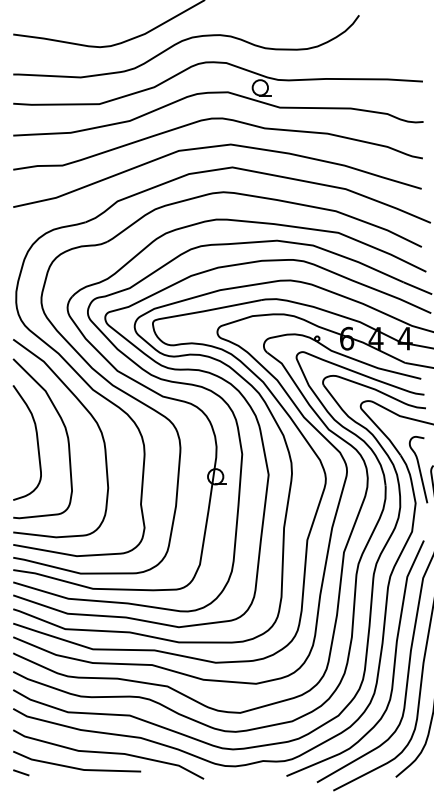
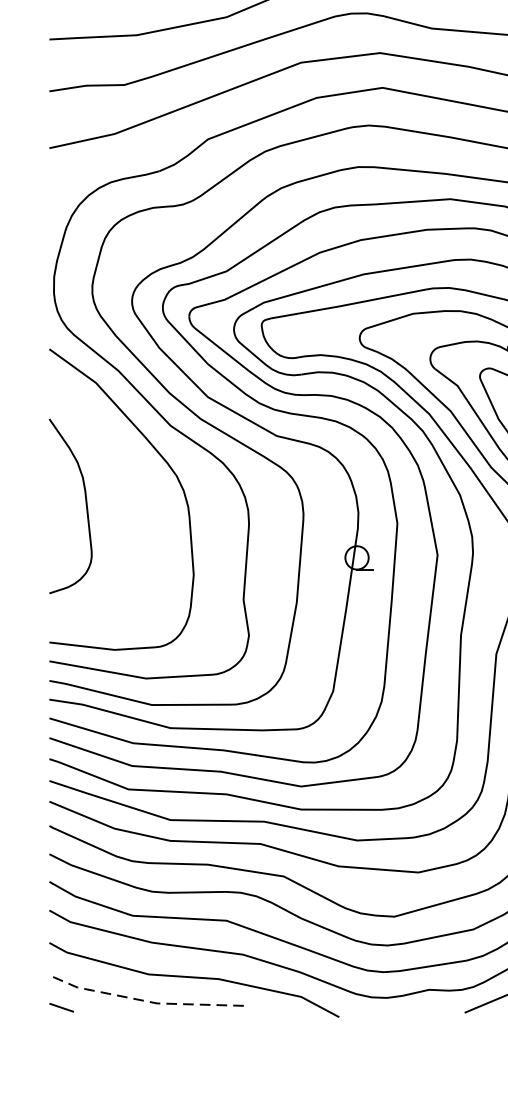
curve: (65, 432) -> (128, 490), removed
line: (75, 768) -> (144, 1001), solid -> dashed

